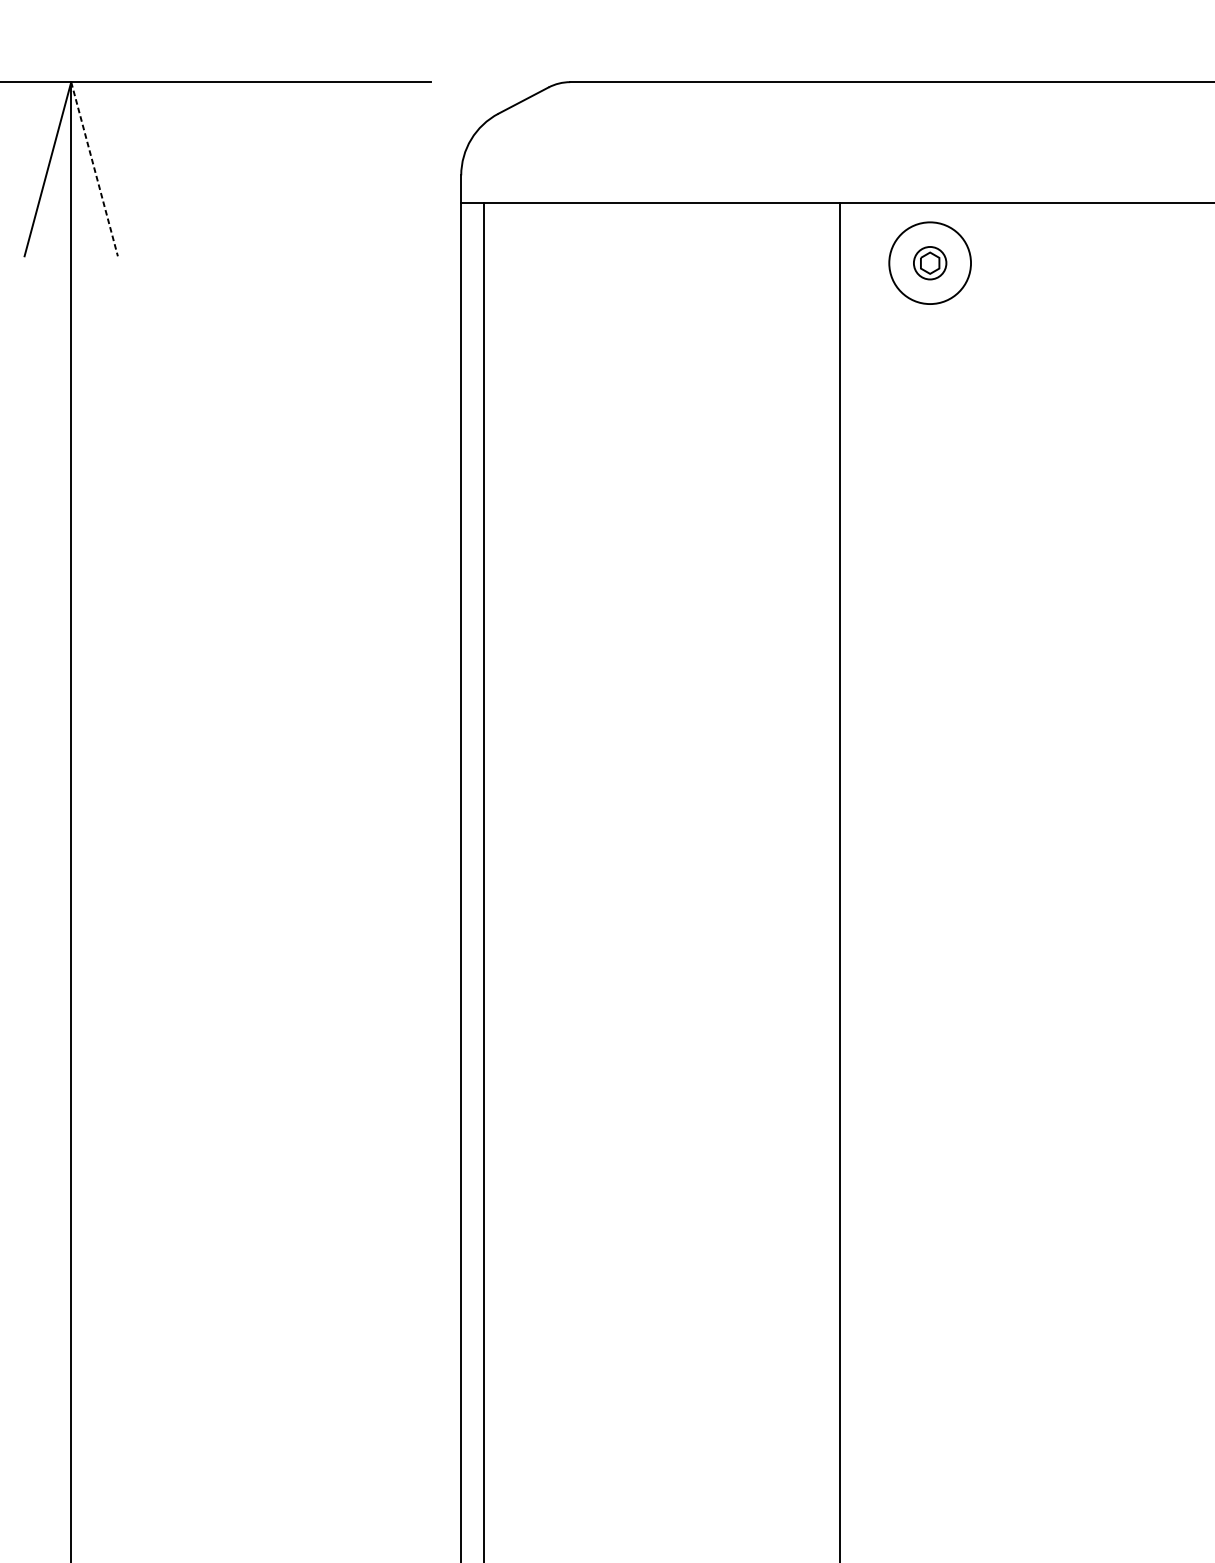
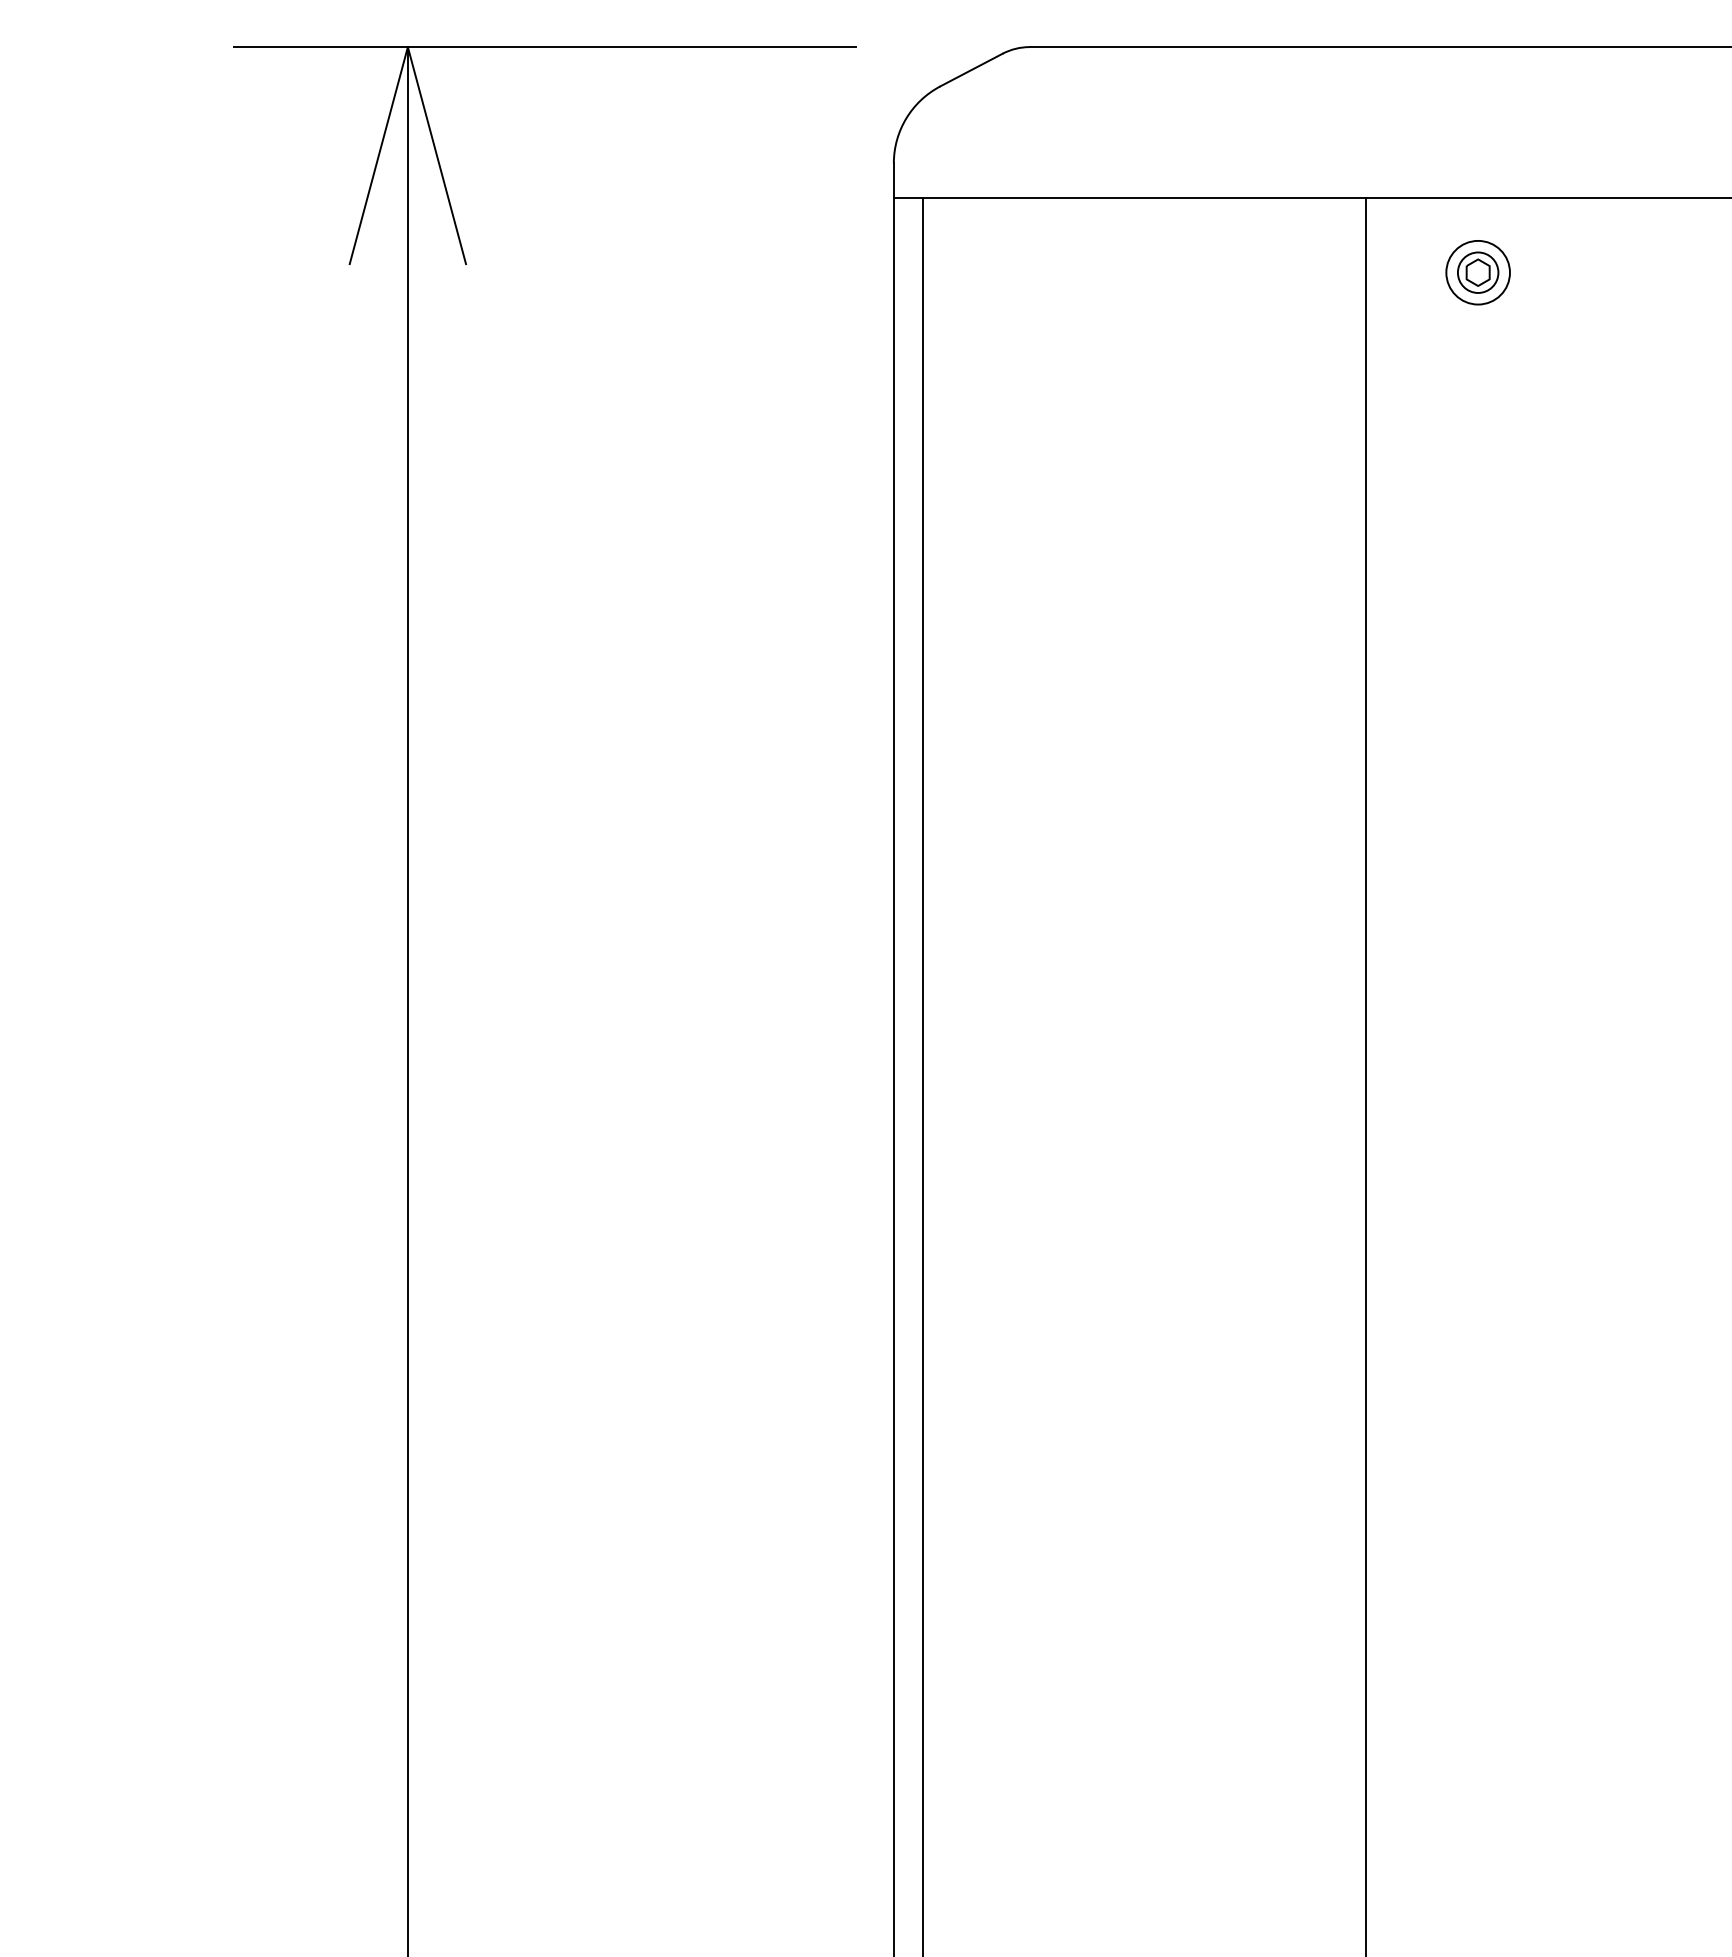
line: (95, 169) -> (437, 156), dashed -> solid
circle: (929, 263) -> (1477, 272), size x0.62

